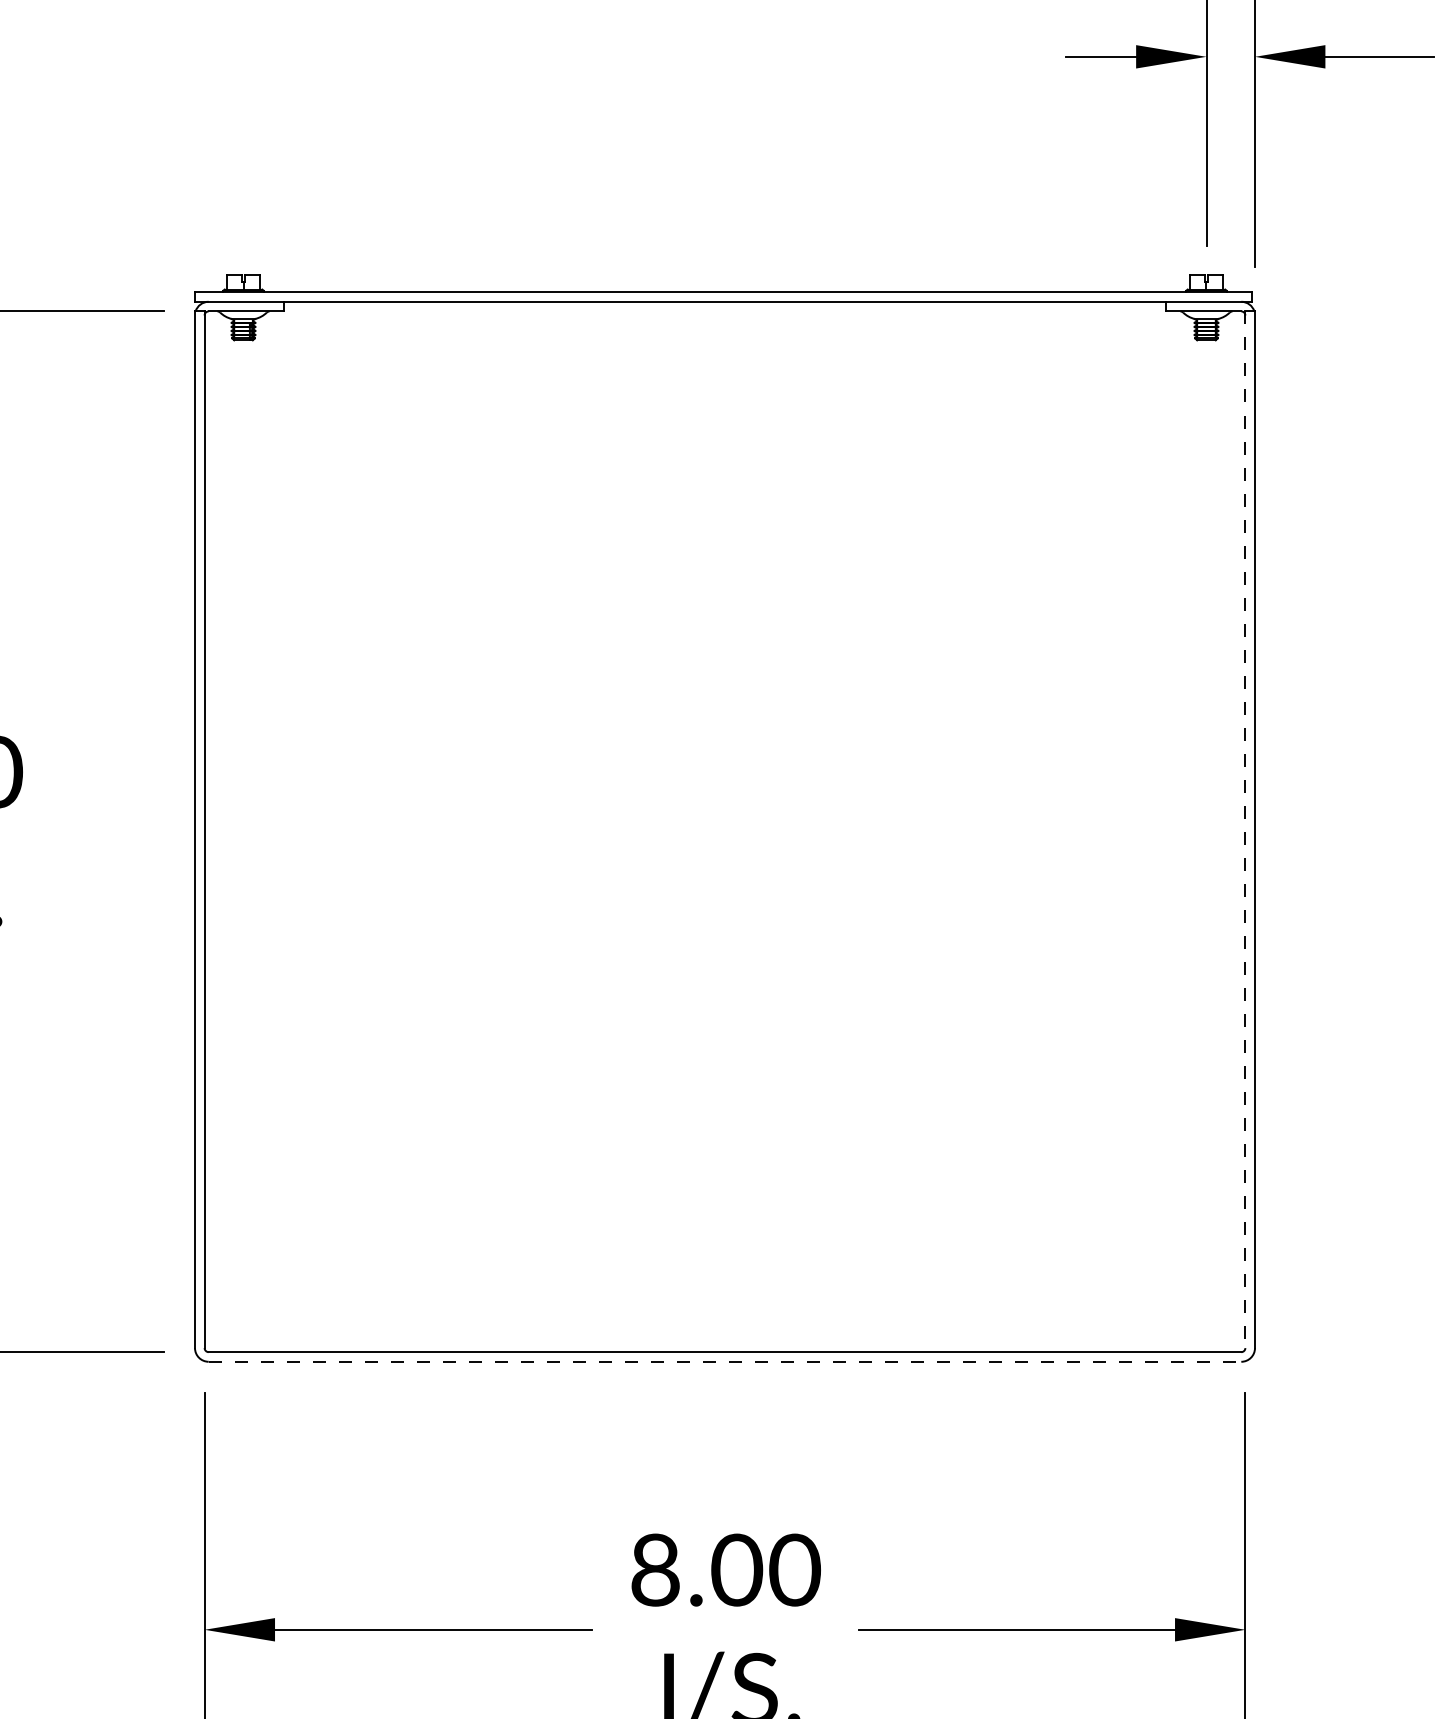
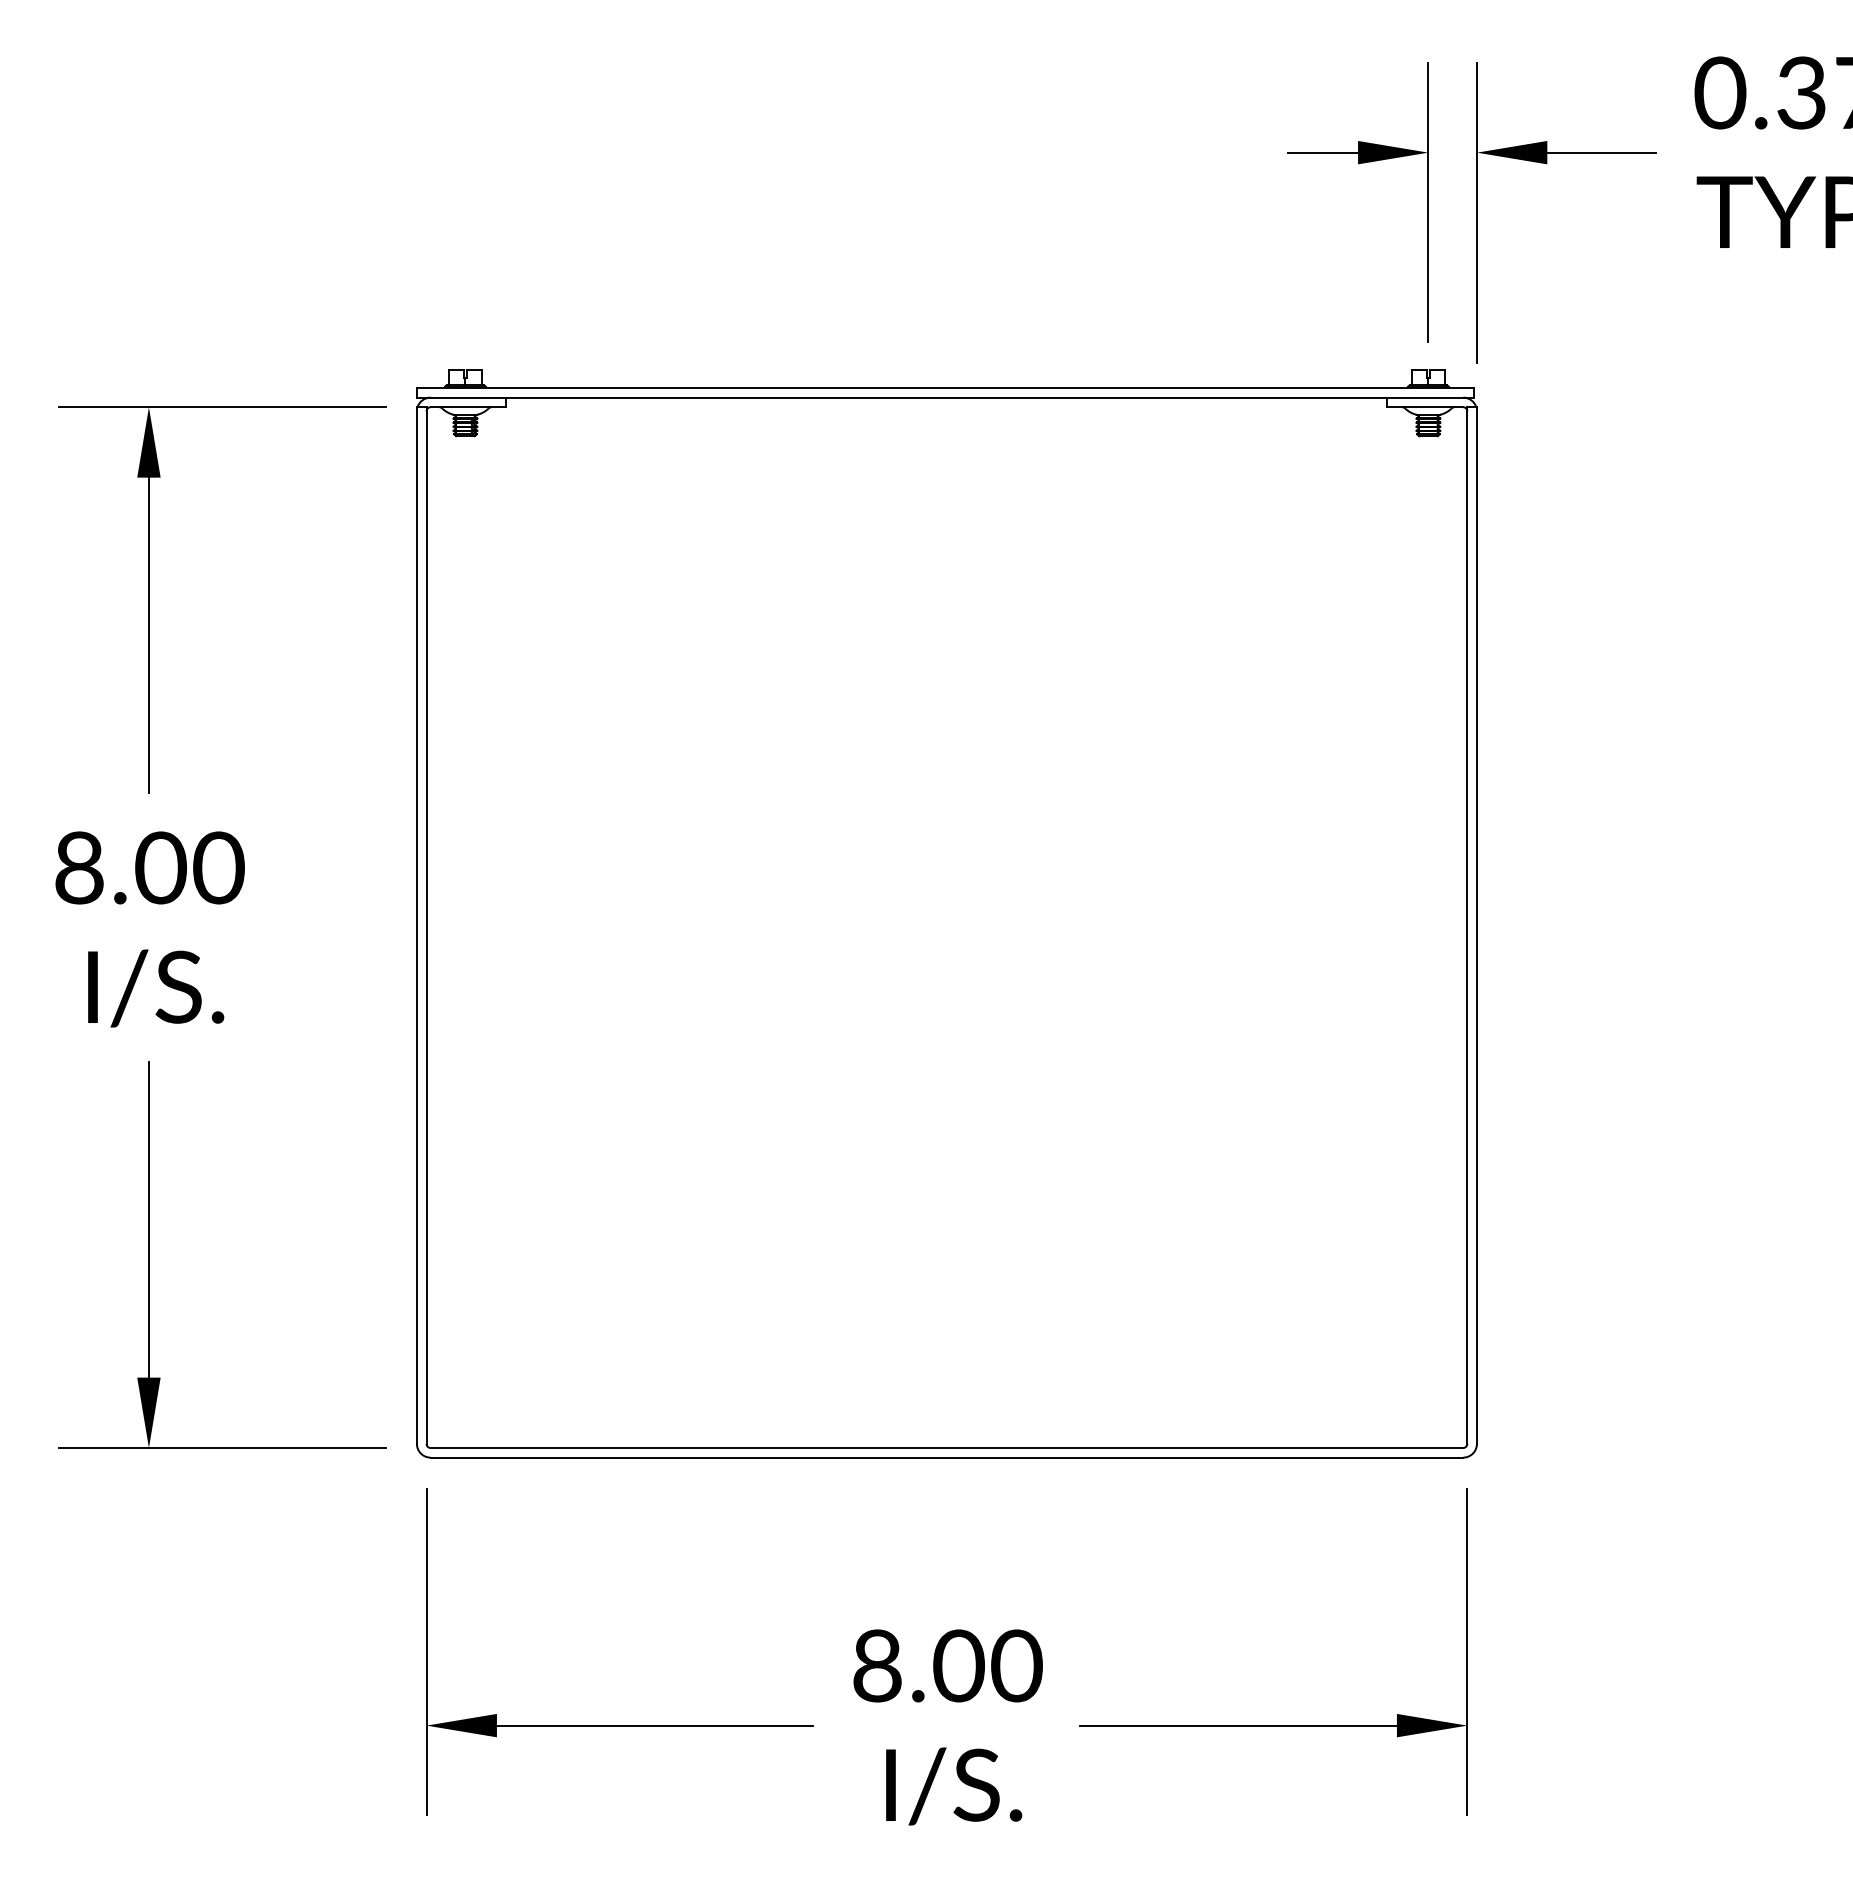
line: (1245, 830) -> (1467, 926), dashed -> solid
line: (725, 1361) -> (947, 1457), dashed -> solid

